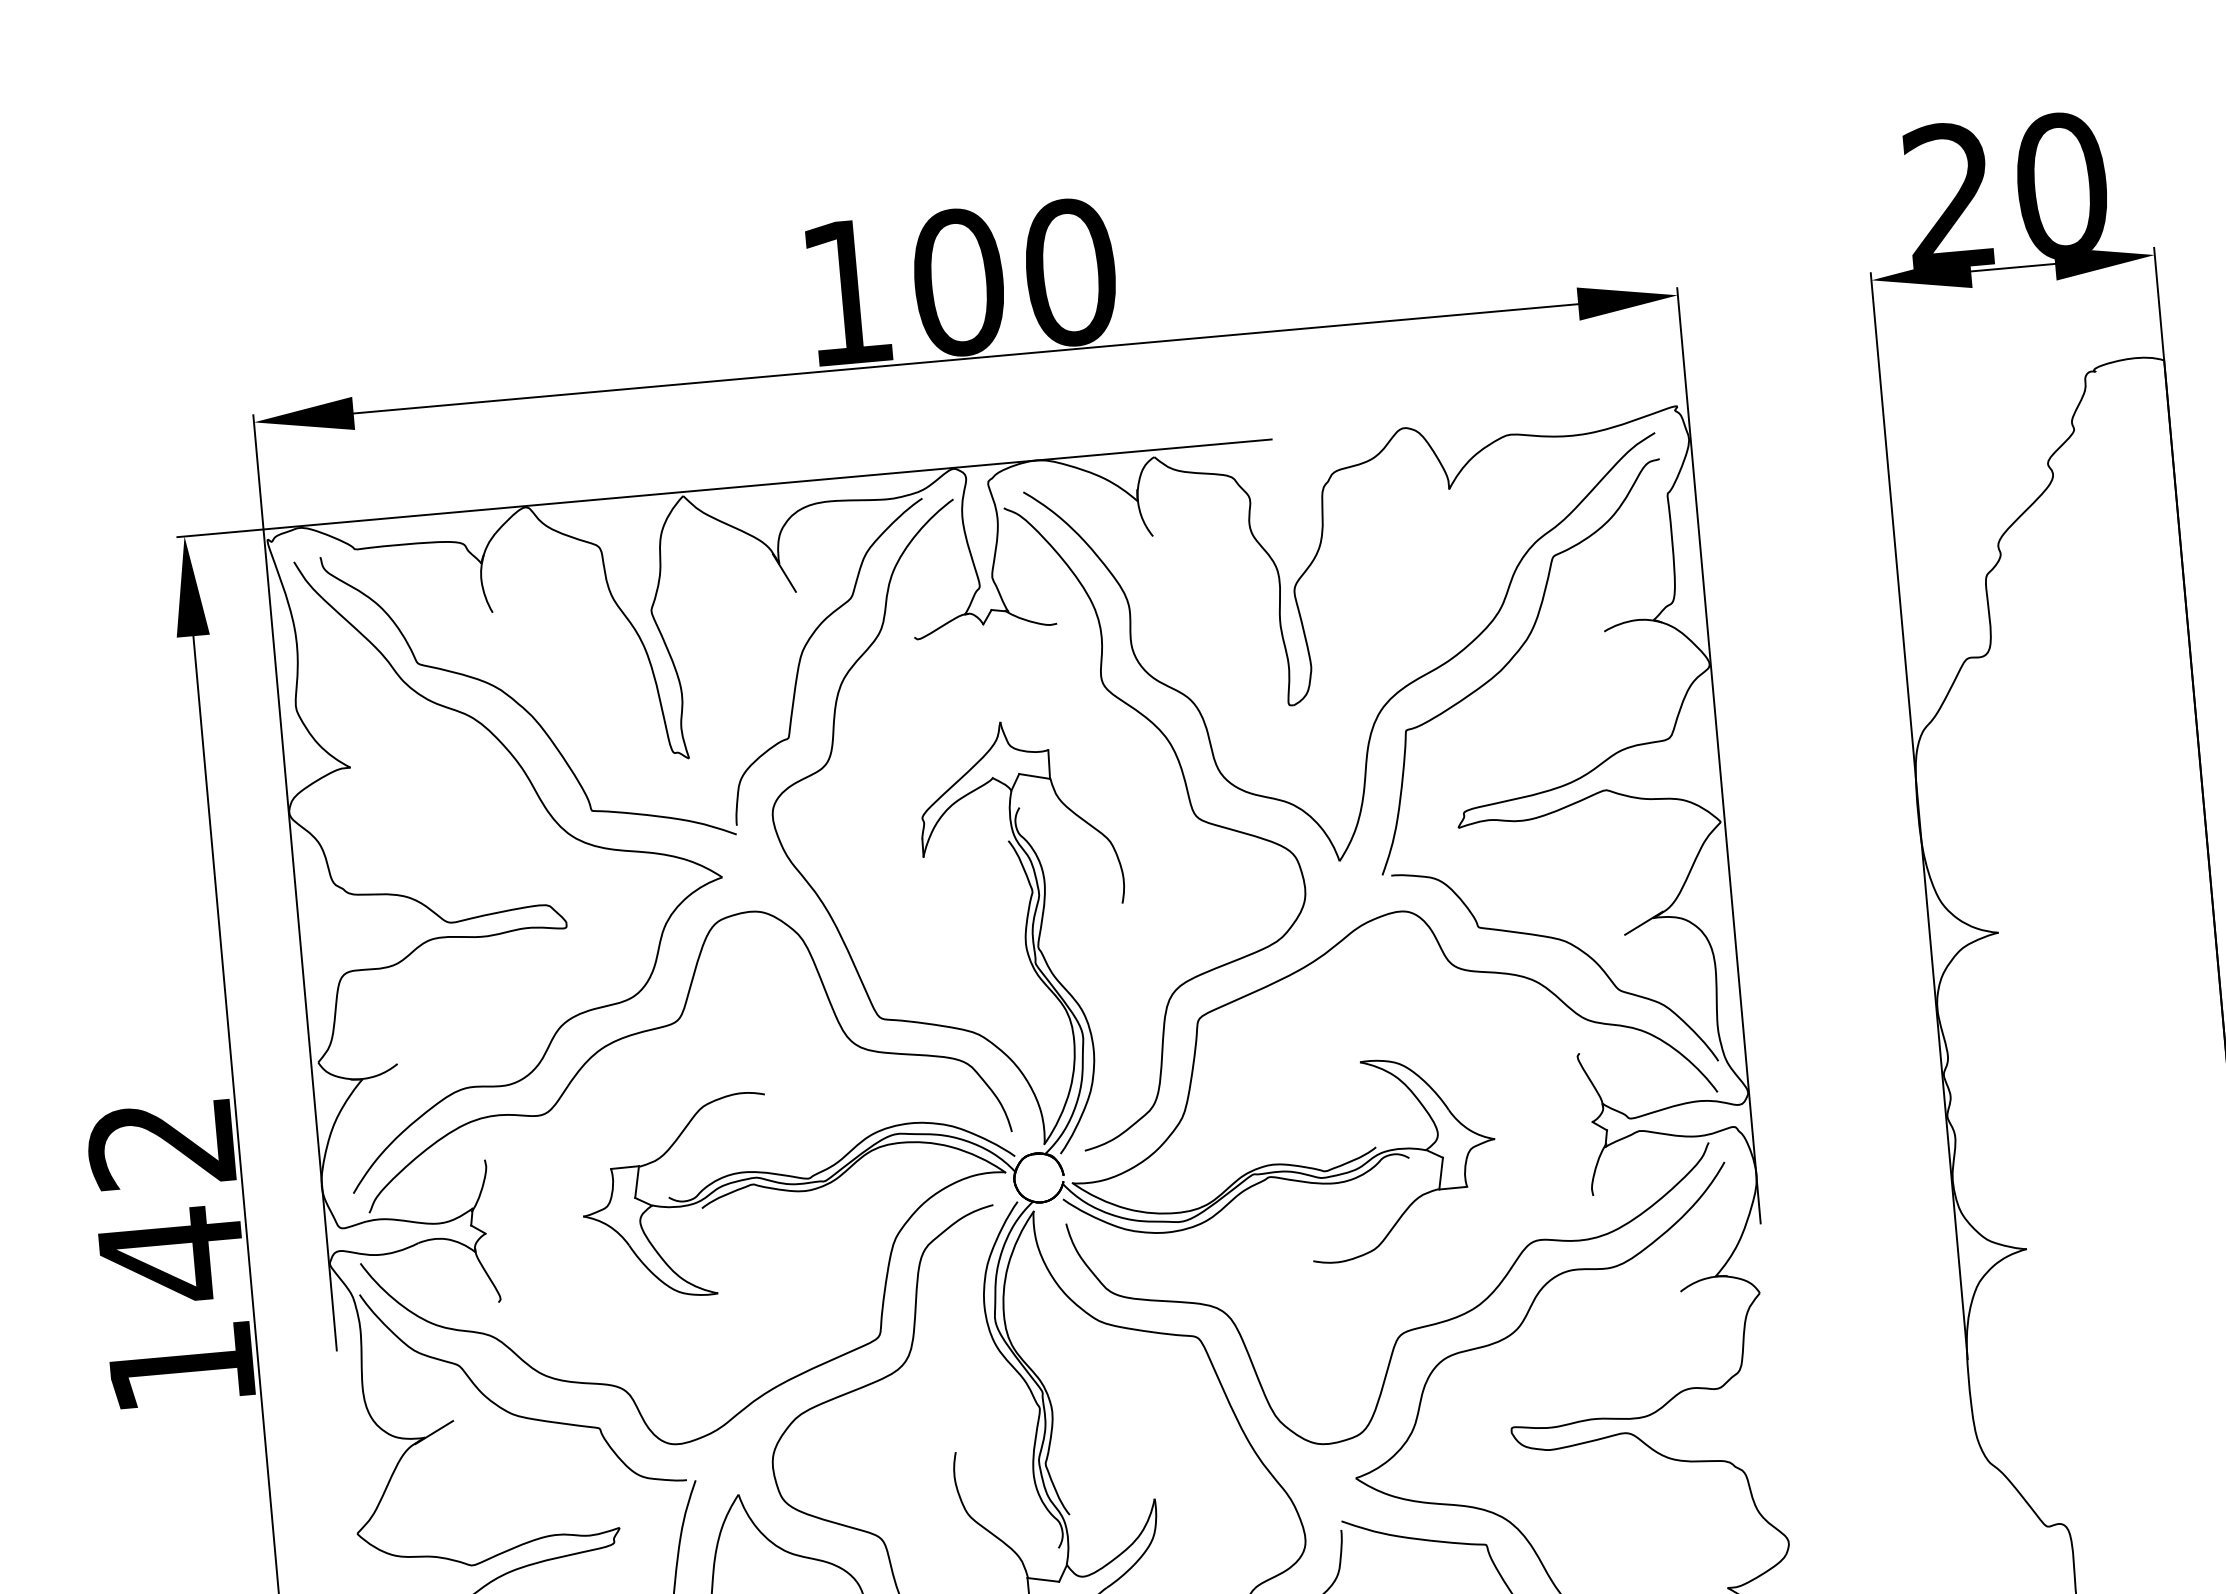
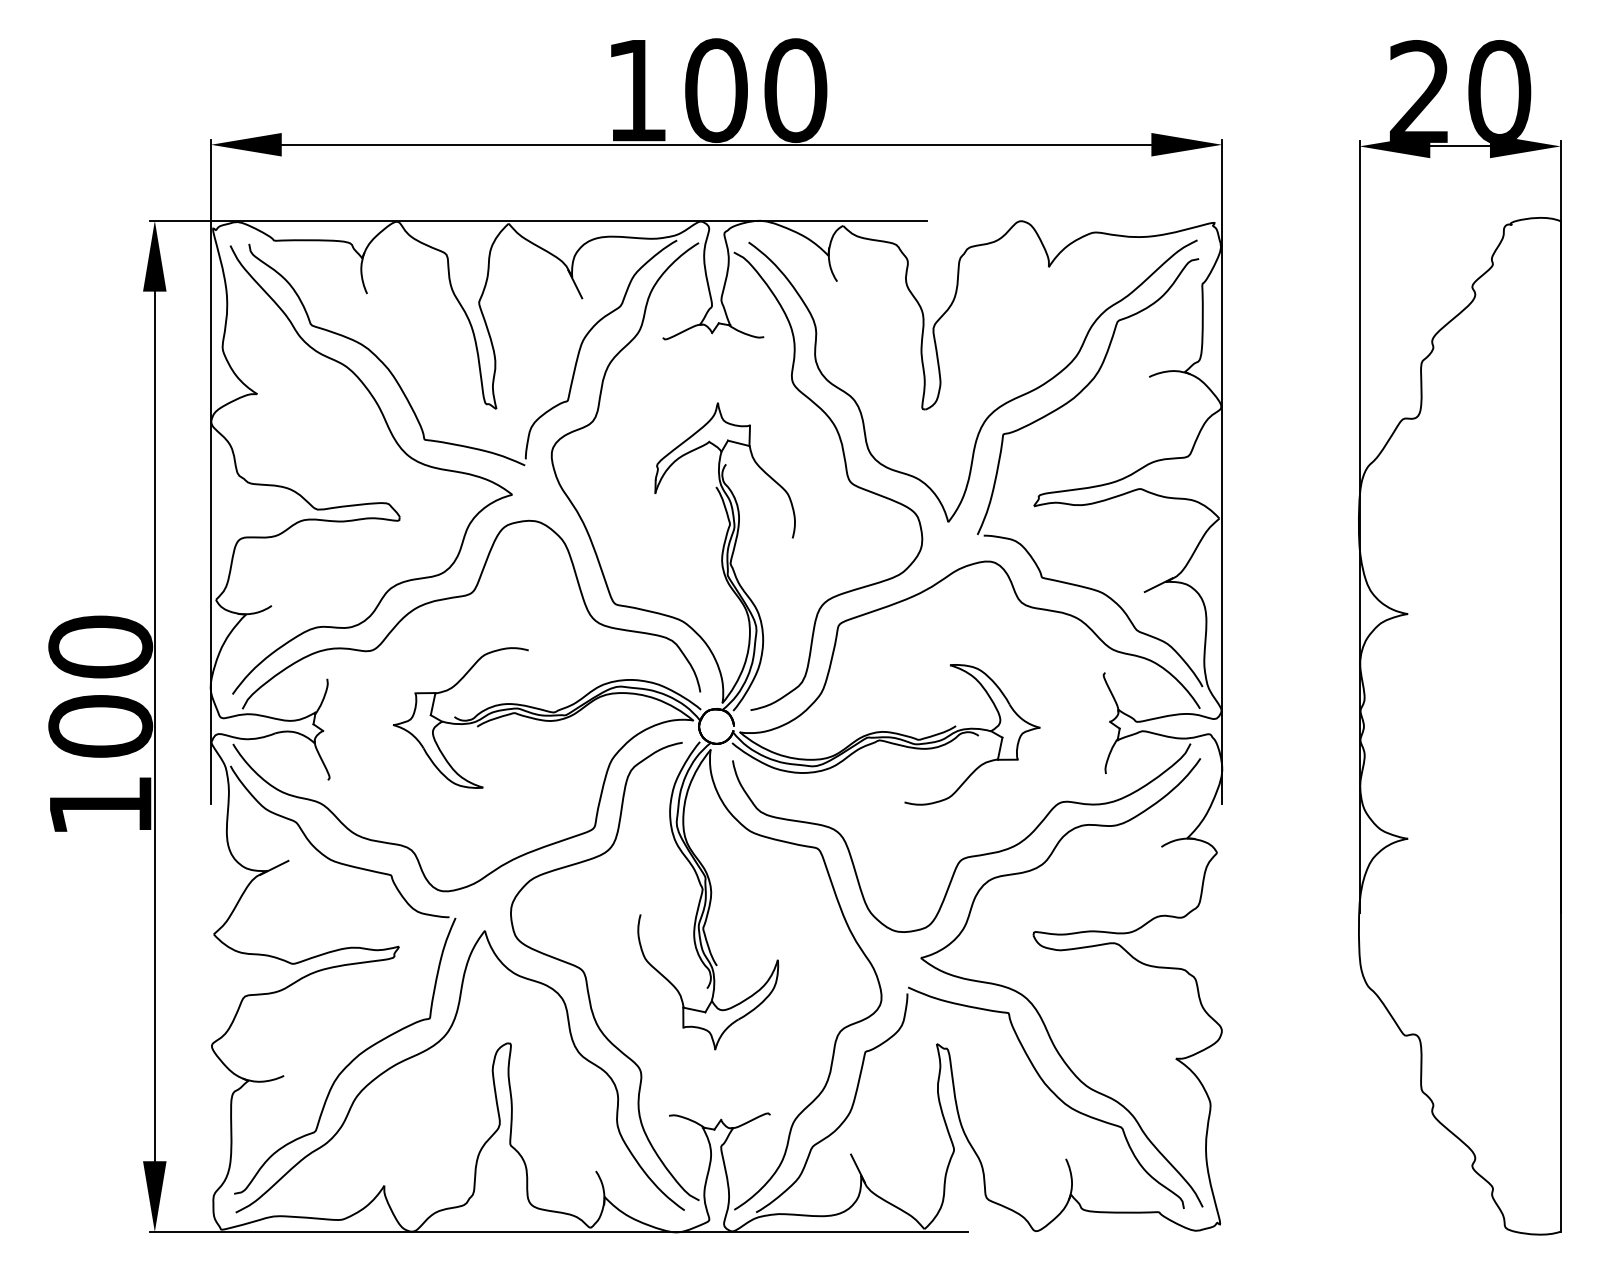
text: (166, 1200) -> (100, 687), 142 -> 100

